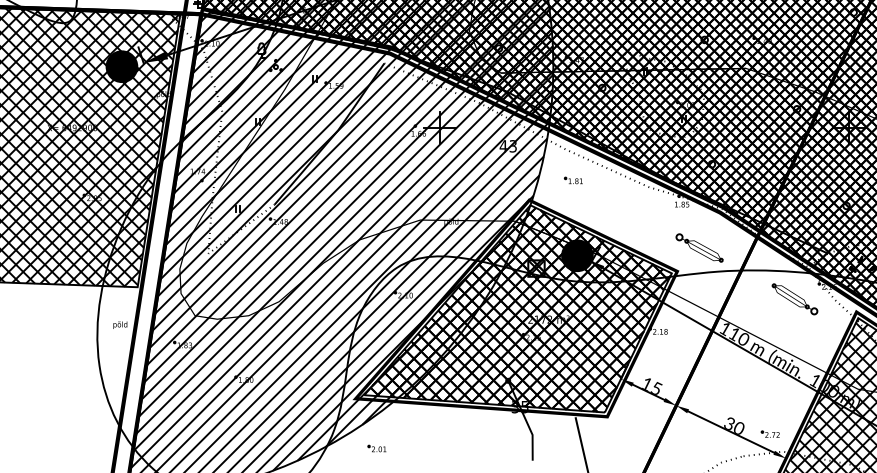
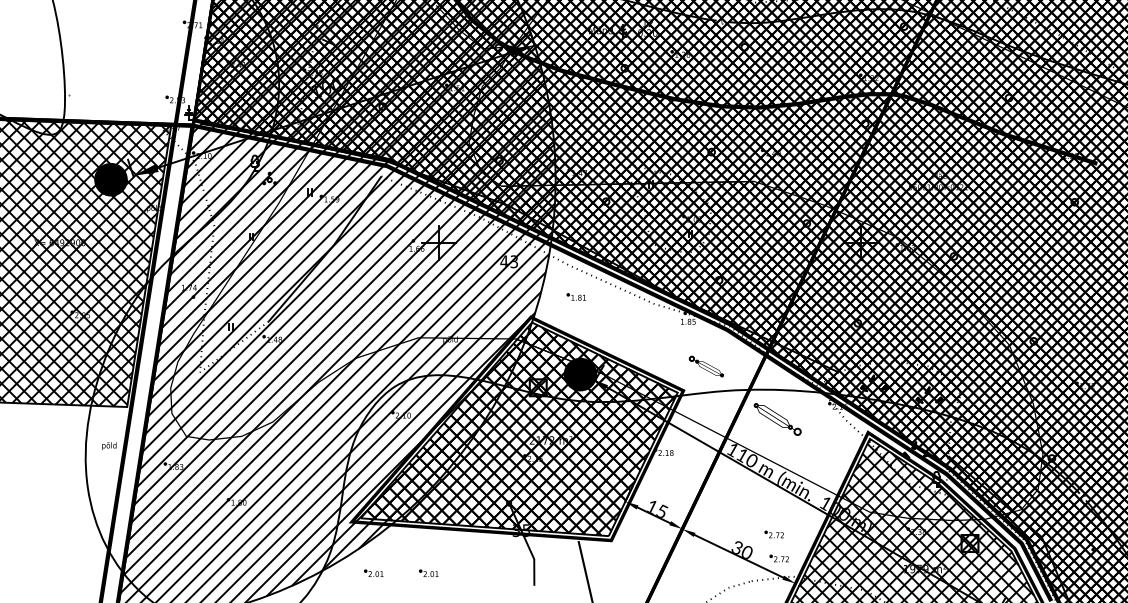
part: (699, 247) -> (706, 366), size x0.7
part: (794, 299) -> (777, 419), moved
part: (764, 410) -> (773, 534), added
part: (429, 447) -> (428, 572), added

